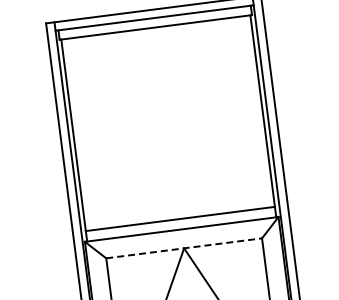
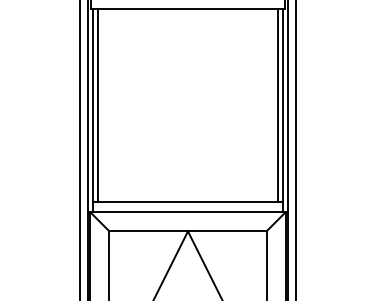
line: (256, 111) -> (277, 104), added
line: (79, 133) -> (98, 104), added
line: (184, 248) -> (188, 231), dashed -> solid

